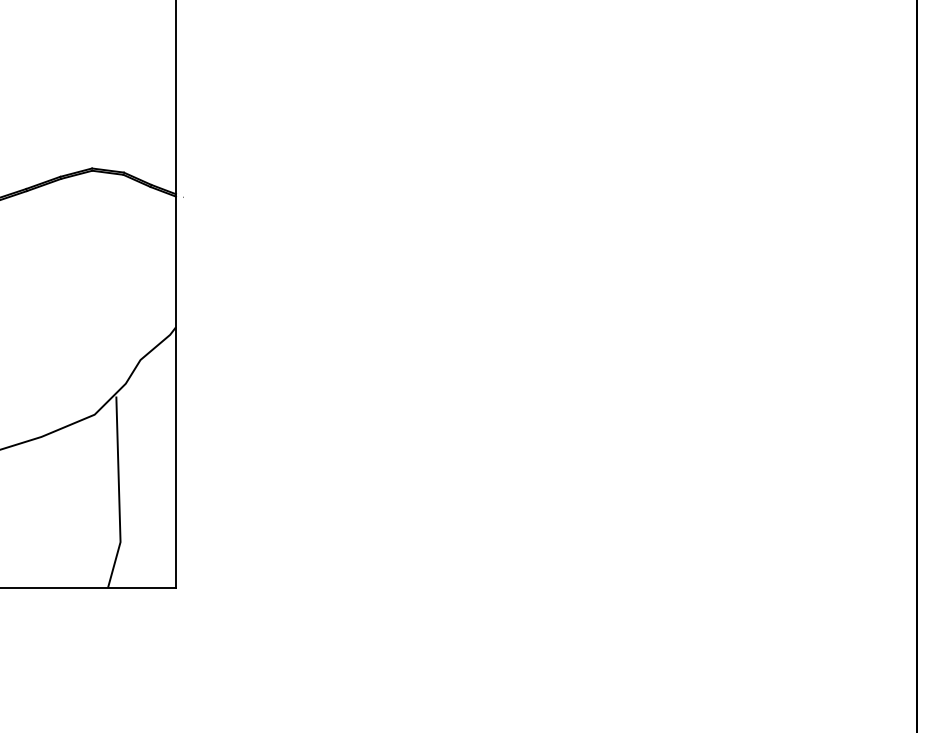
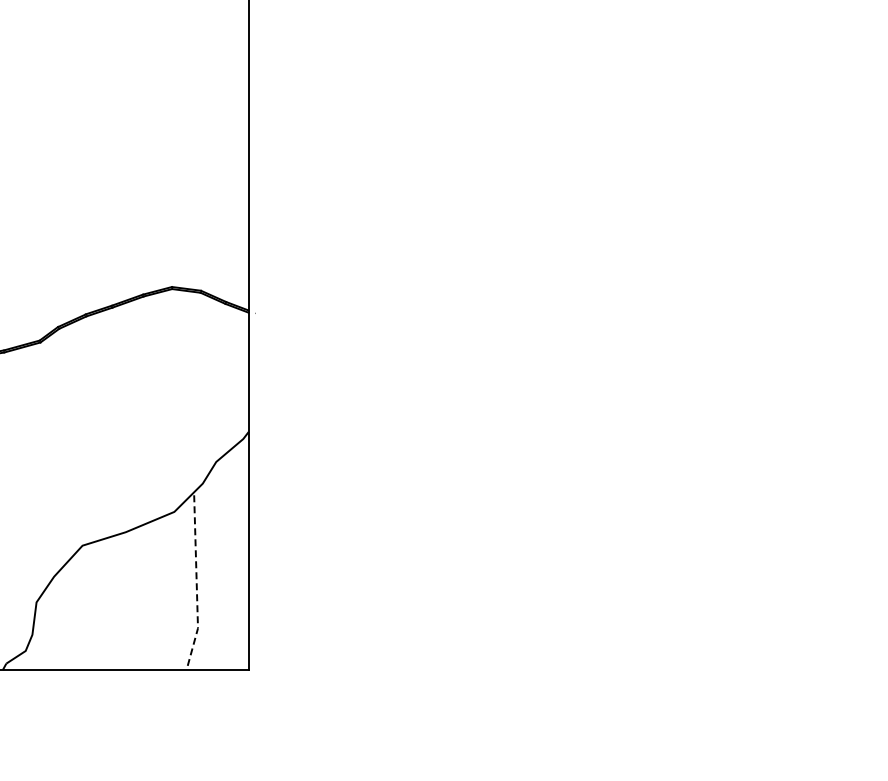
line: (118, 494) -> (196, 584), solid -> dashed

